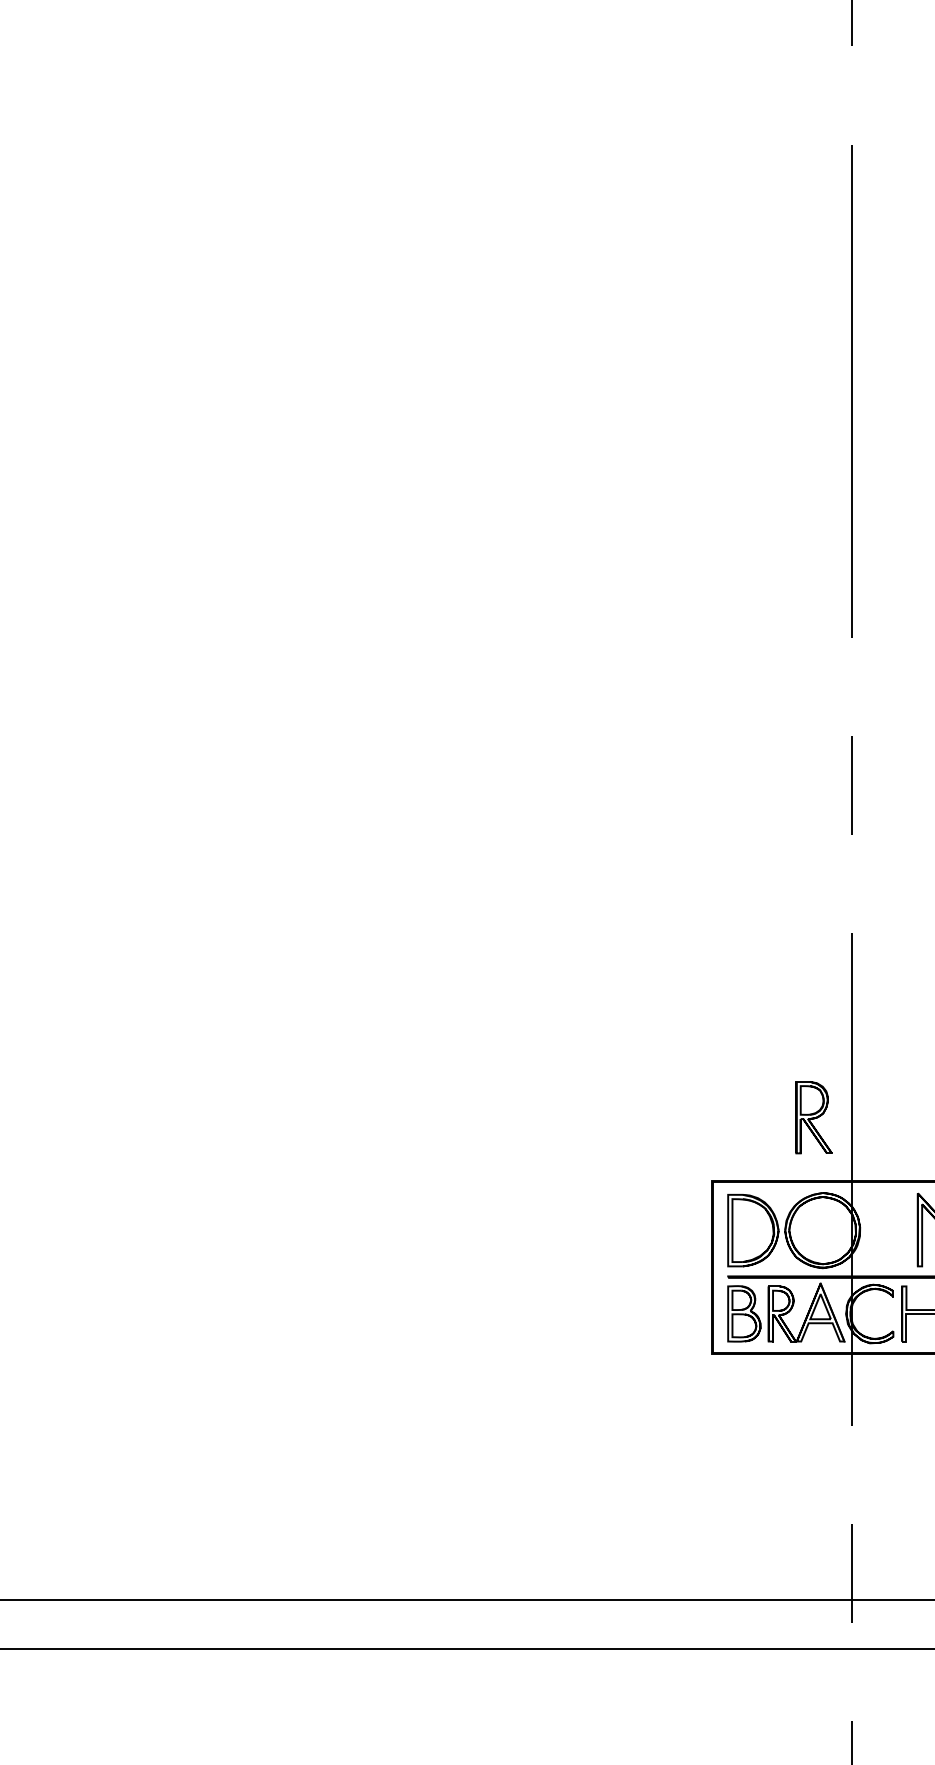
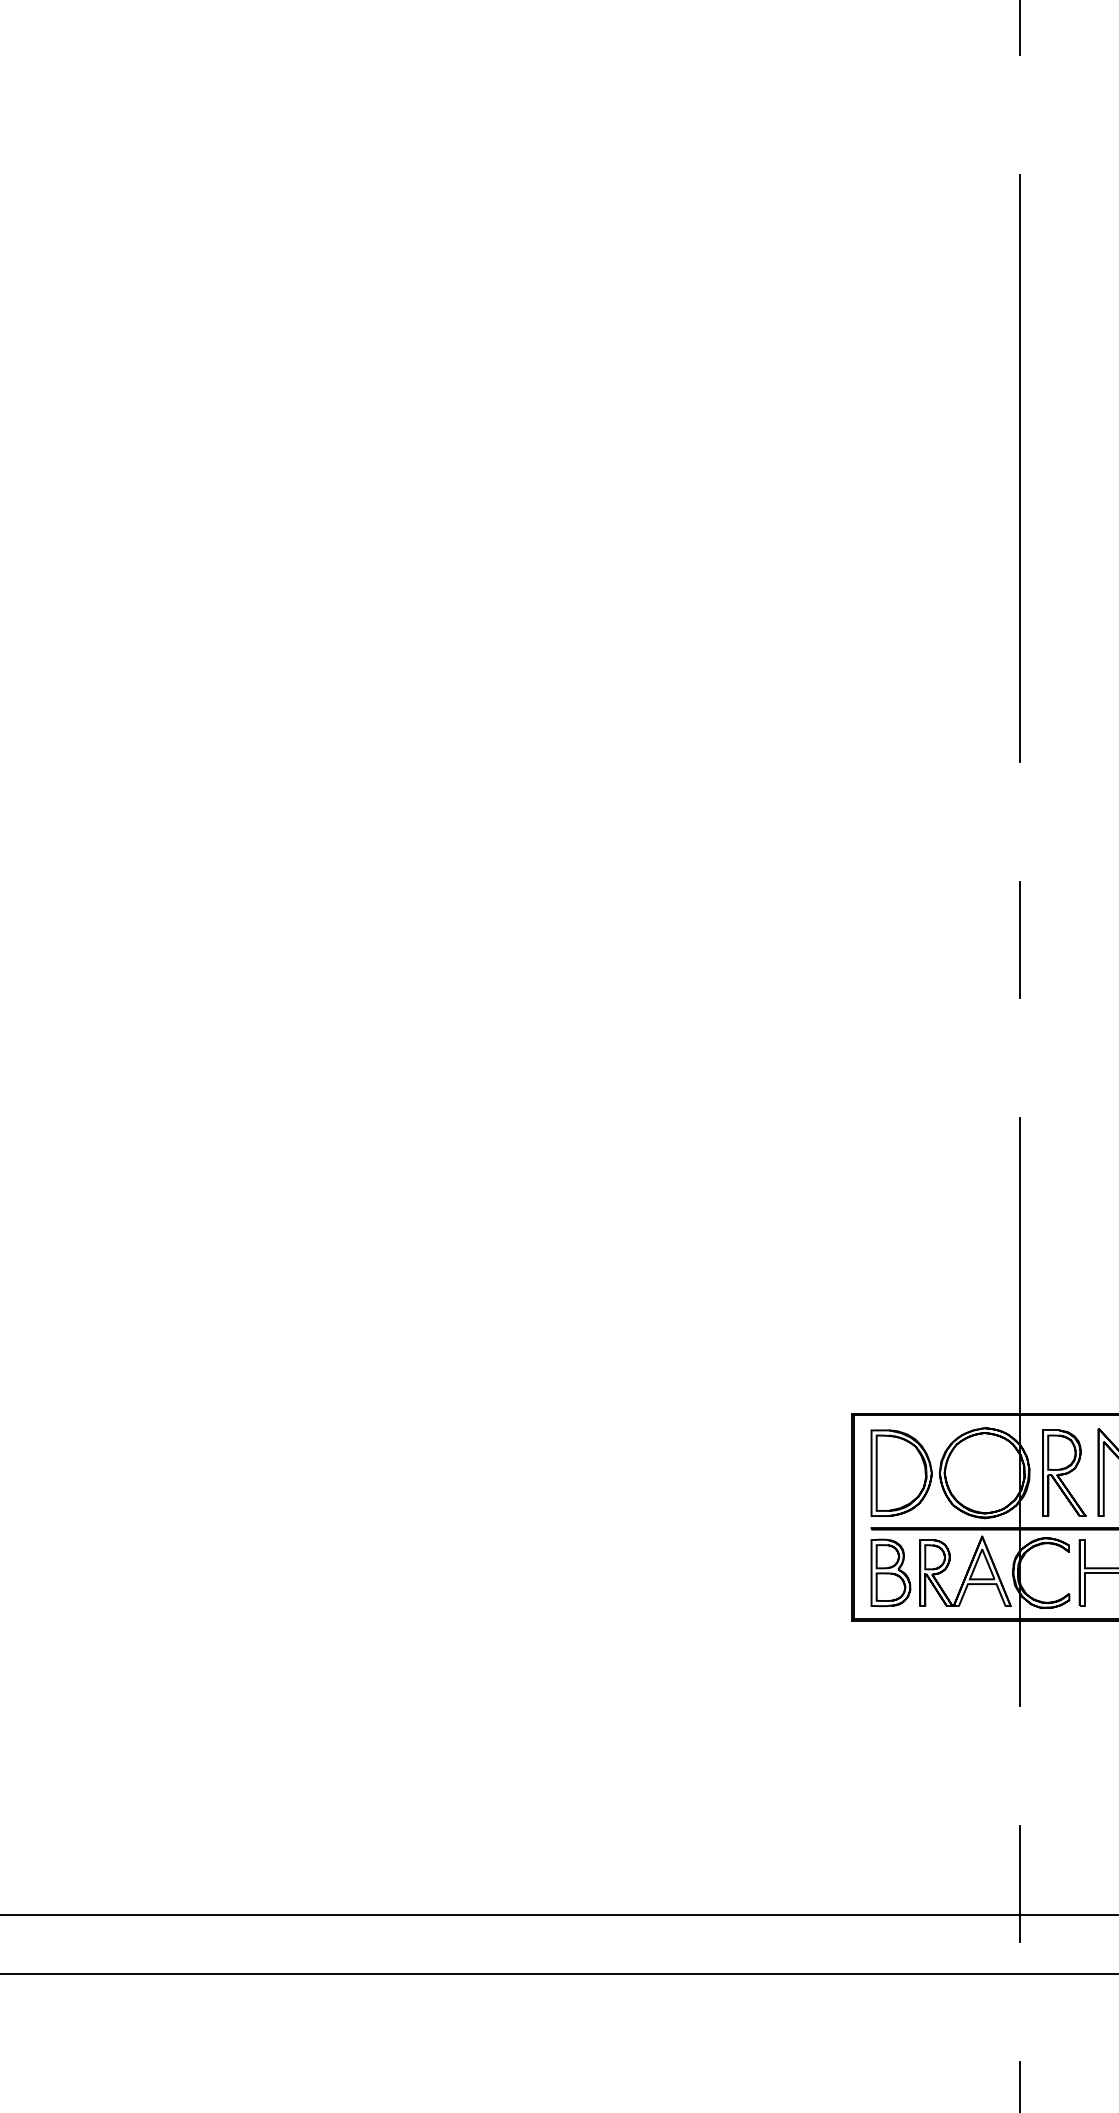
part: (813, 1117) -> (1063, 1473), moved

